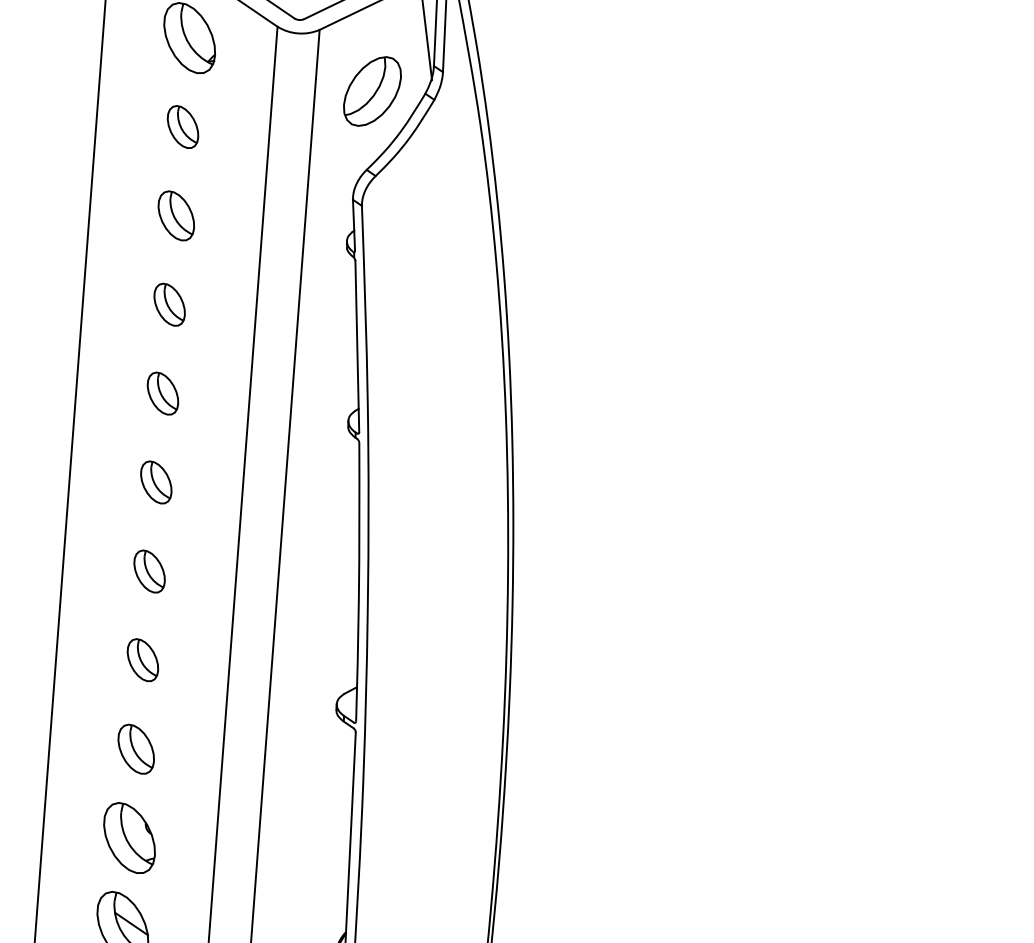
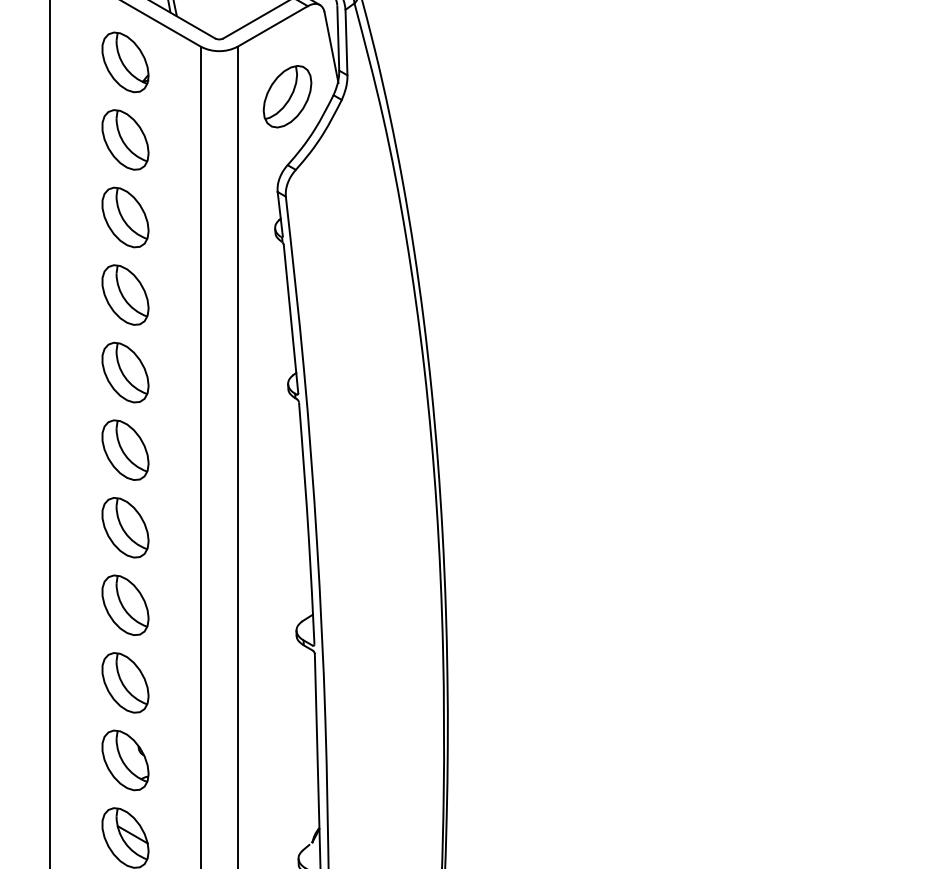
part: (183, 126) -> (125, 139), size x1.67
part: (176, 215) -> (125, 217), size x1.43
part: (169, 304) -> (125, 294), size x1.67
part: (163, 393) -> (125, 372), size x1.67
part: (156, 481) -> (125, 449), size x1.67
part: (149, 571) -> (125, 527), size x1.67
part: (143, 659) -> (125, 604), size x1.67
part: (136, 748) -> (125, 682), size x1.43

